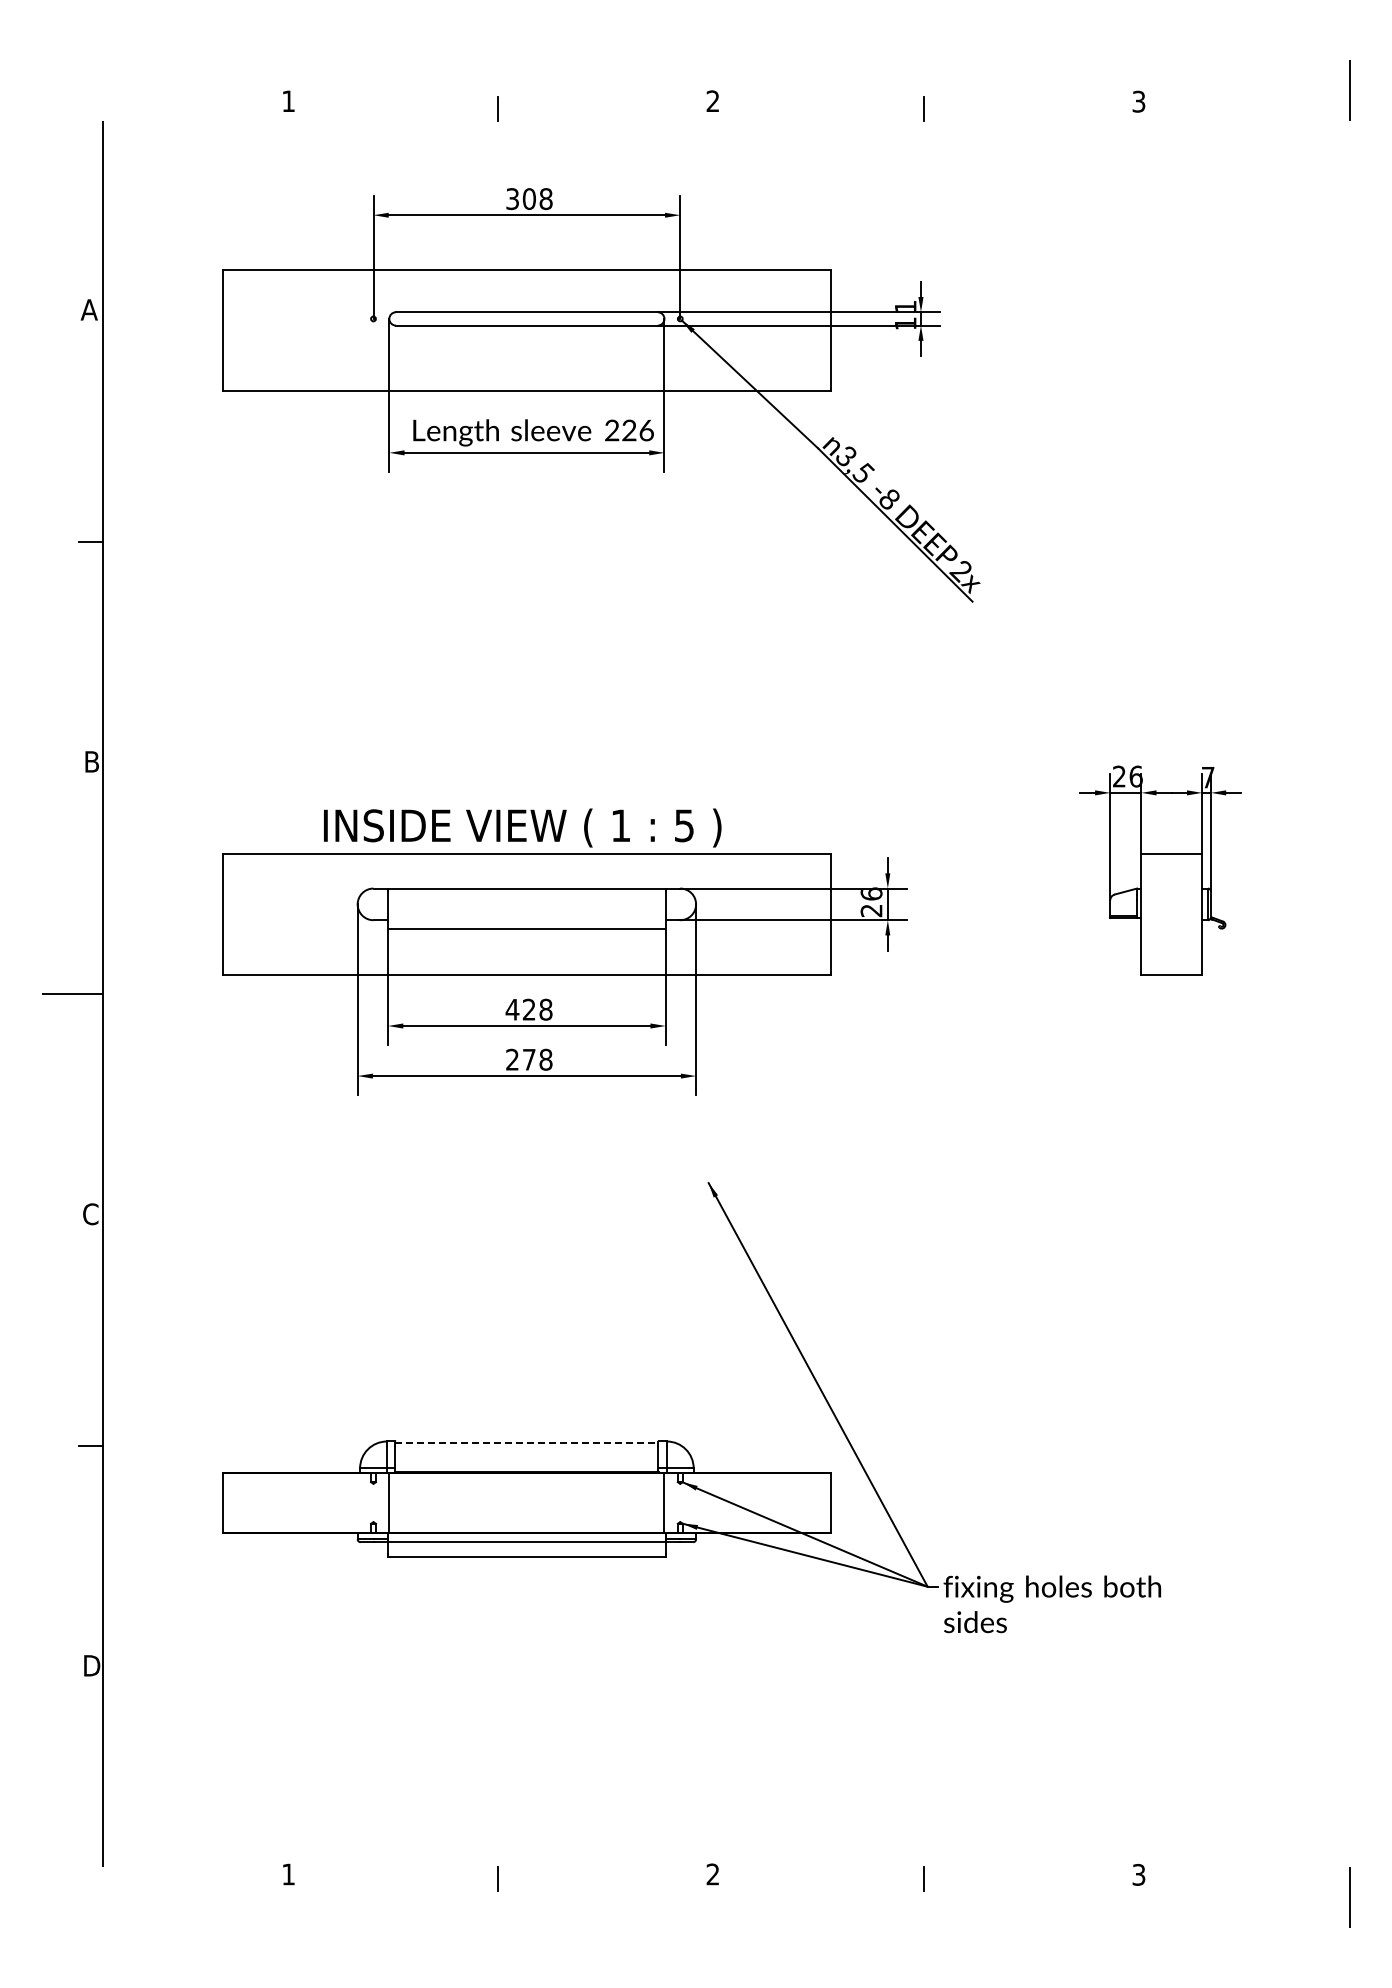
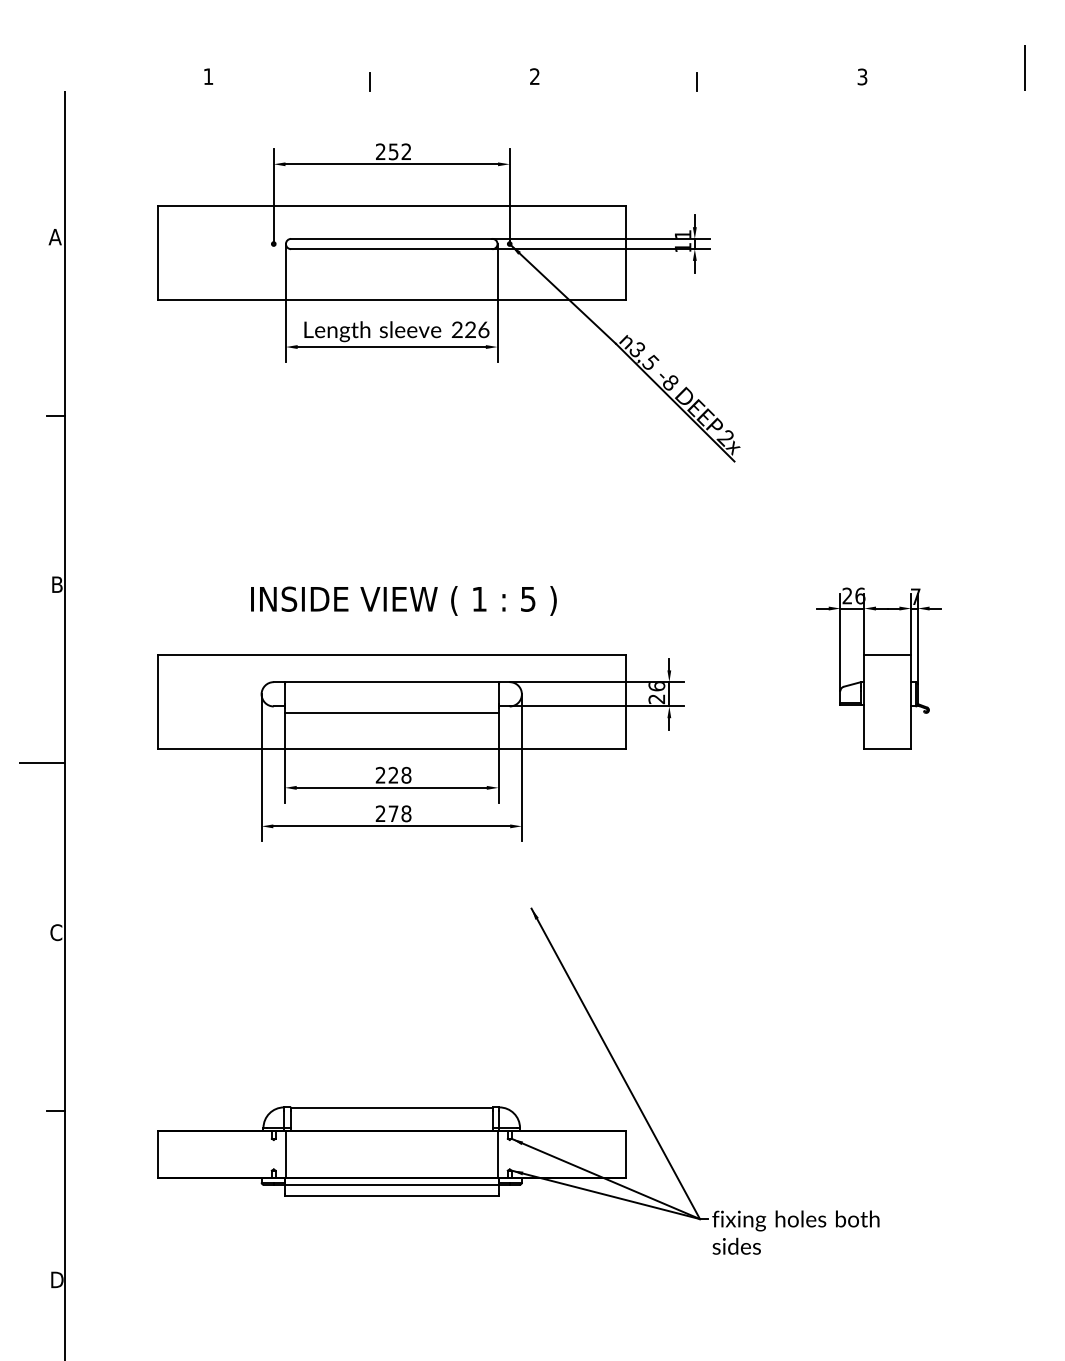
text: (529, 199) -> (393, 152), 308 -> 252
text: (522, 827) -> (403, 600), moved
text: (512, 1009) -> (380, 775), 428 -> 228
line: (527, 1442) -> (392, 1108), dashed -> solid

